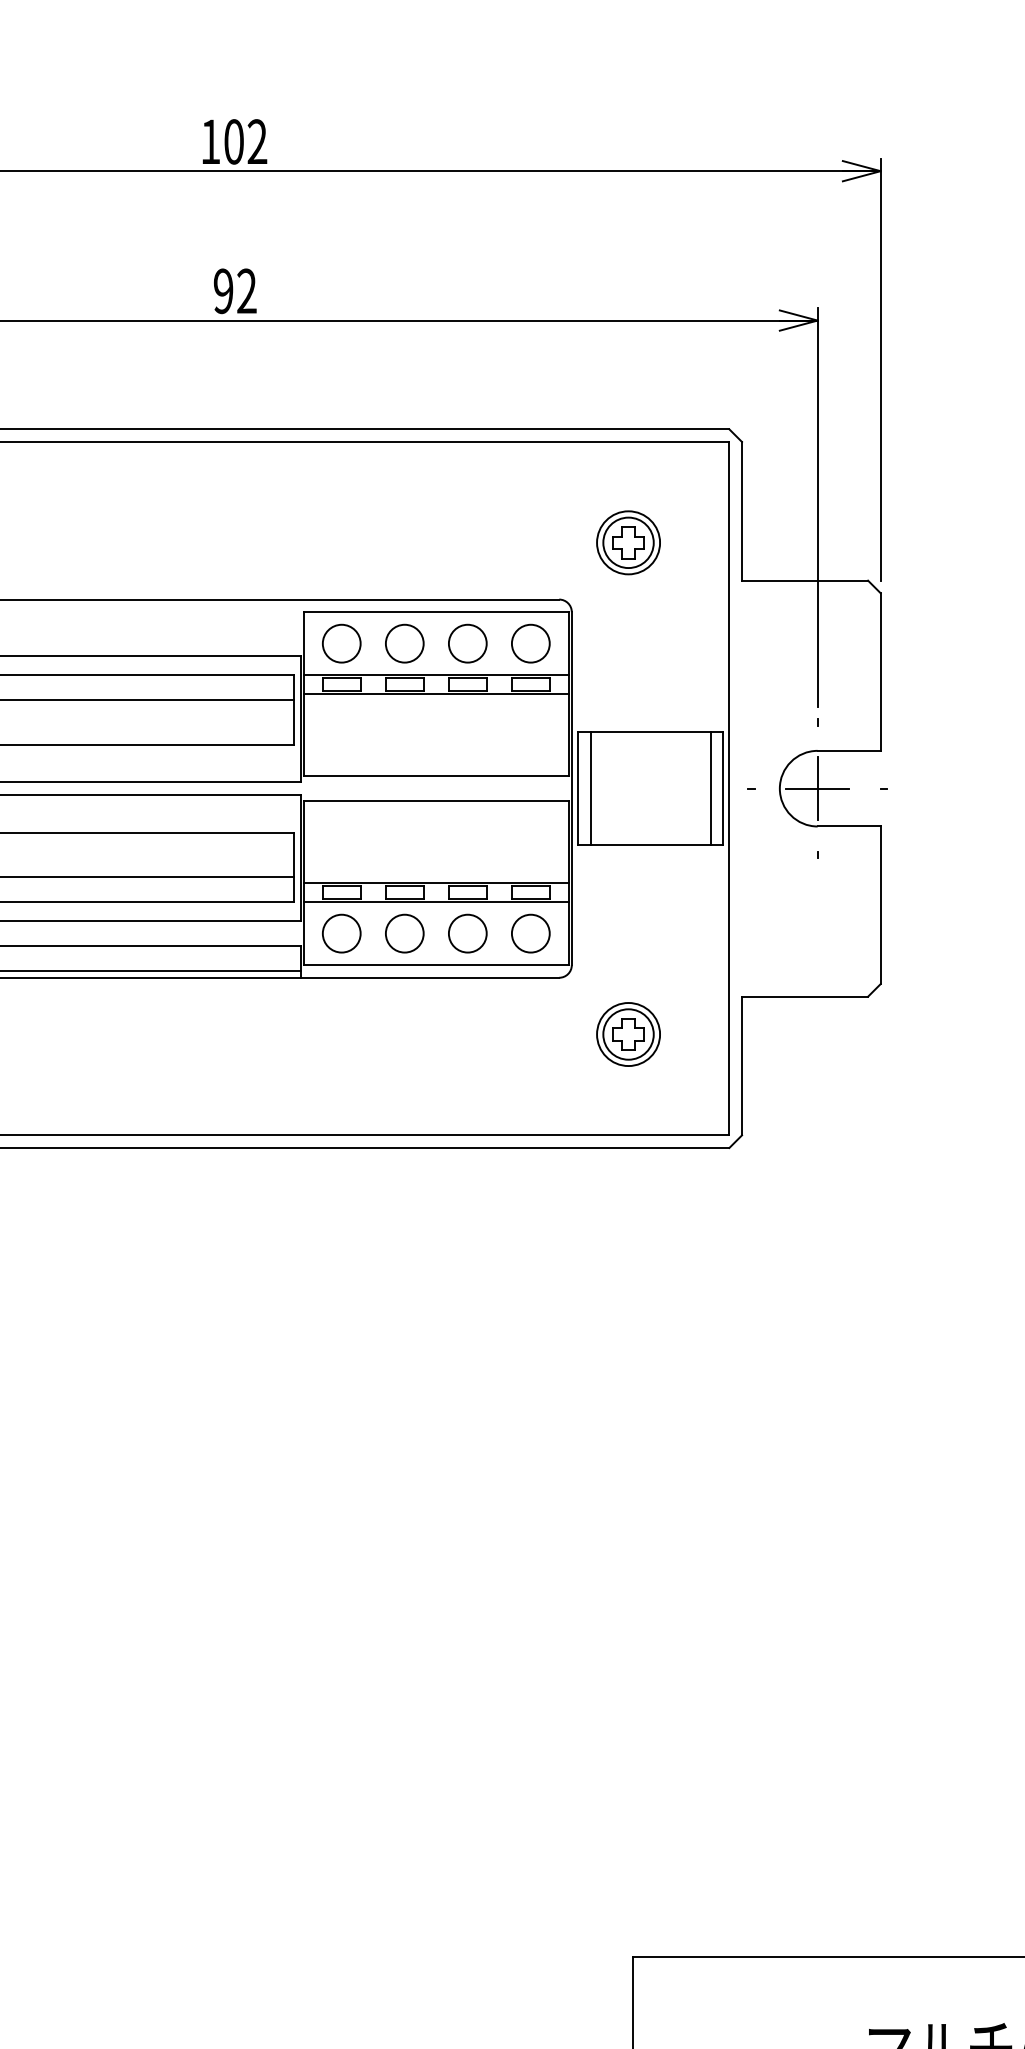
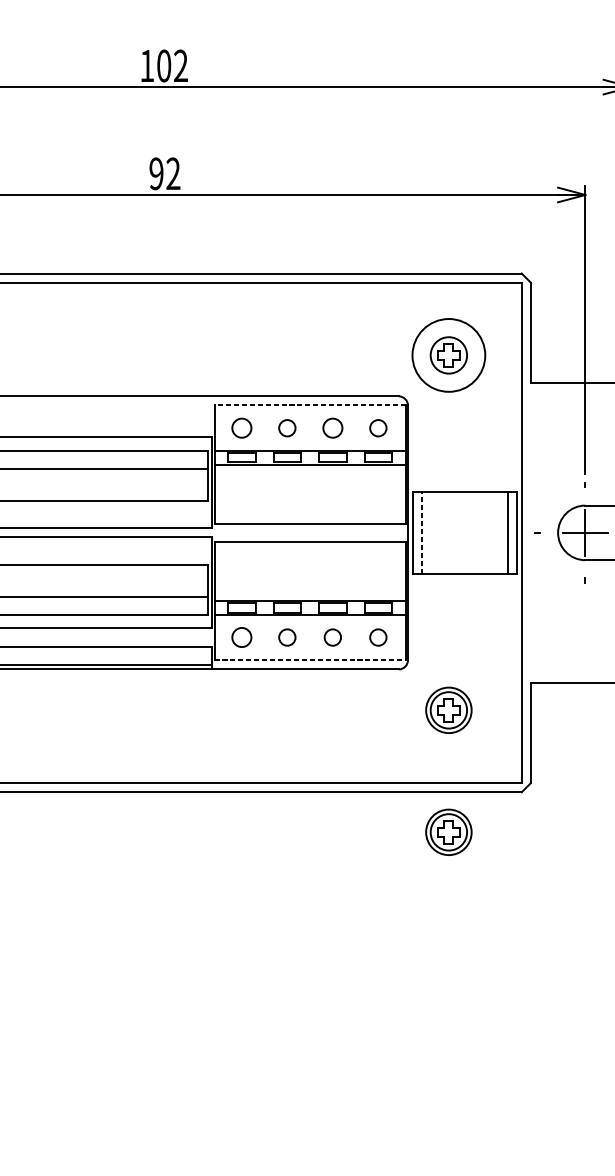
circle: (628, 542) -> (448, 355), size x1.6
line: (435, 612) -> (309, 405), solid -> dashed
circle: (341, 643) -> (241, 428), size x0.7
circle: (404, 643) -> (287, 428), size x0.6
circle: (467, 643) -> (332, 428), size x0.7
circle: (530, 643) -> (378, 428), size x0.6
line: (590, 788) -> (421, 532), solid -> dashed
circle: (341, 933) -> (241, 637), size x0.7
circle: (404, 933) -> (287, 637), size x0.6
circle: (467, 933) -> (332, 637), size x0.6
circle: (530, 933) -> (378, 637), size x0.6
line: (436, 965) -> (310, 660), solid -> dashed
part: (628, 1203) -> (448, 832), added

